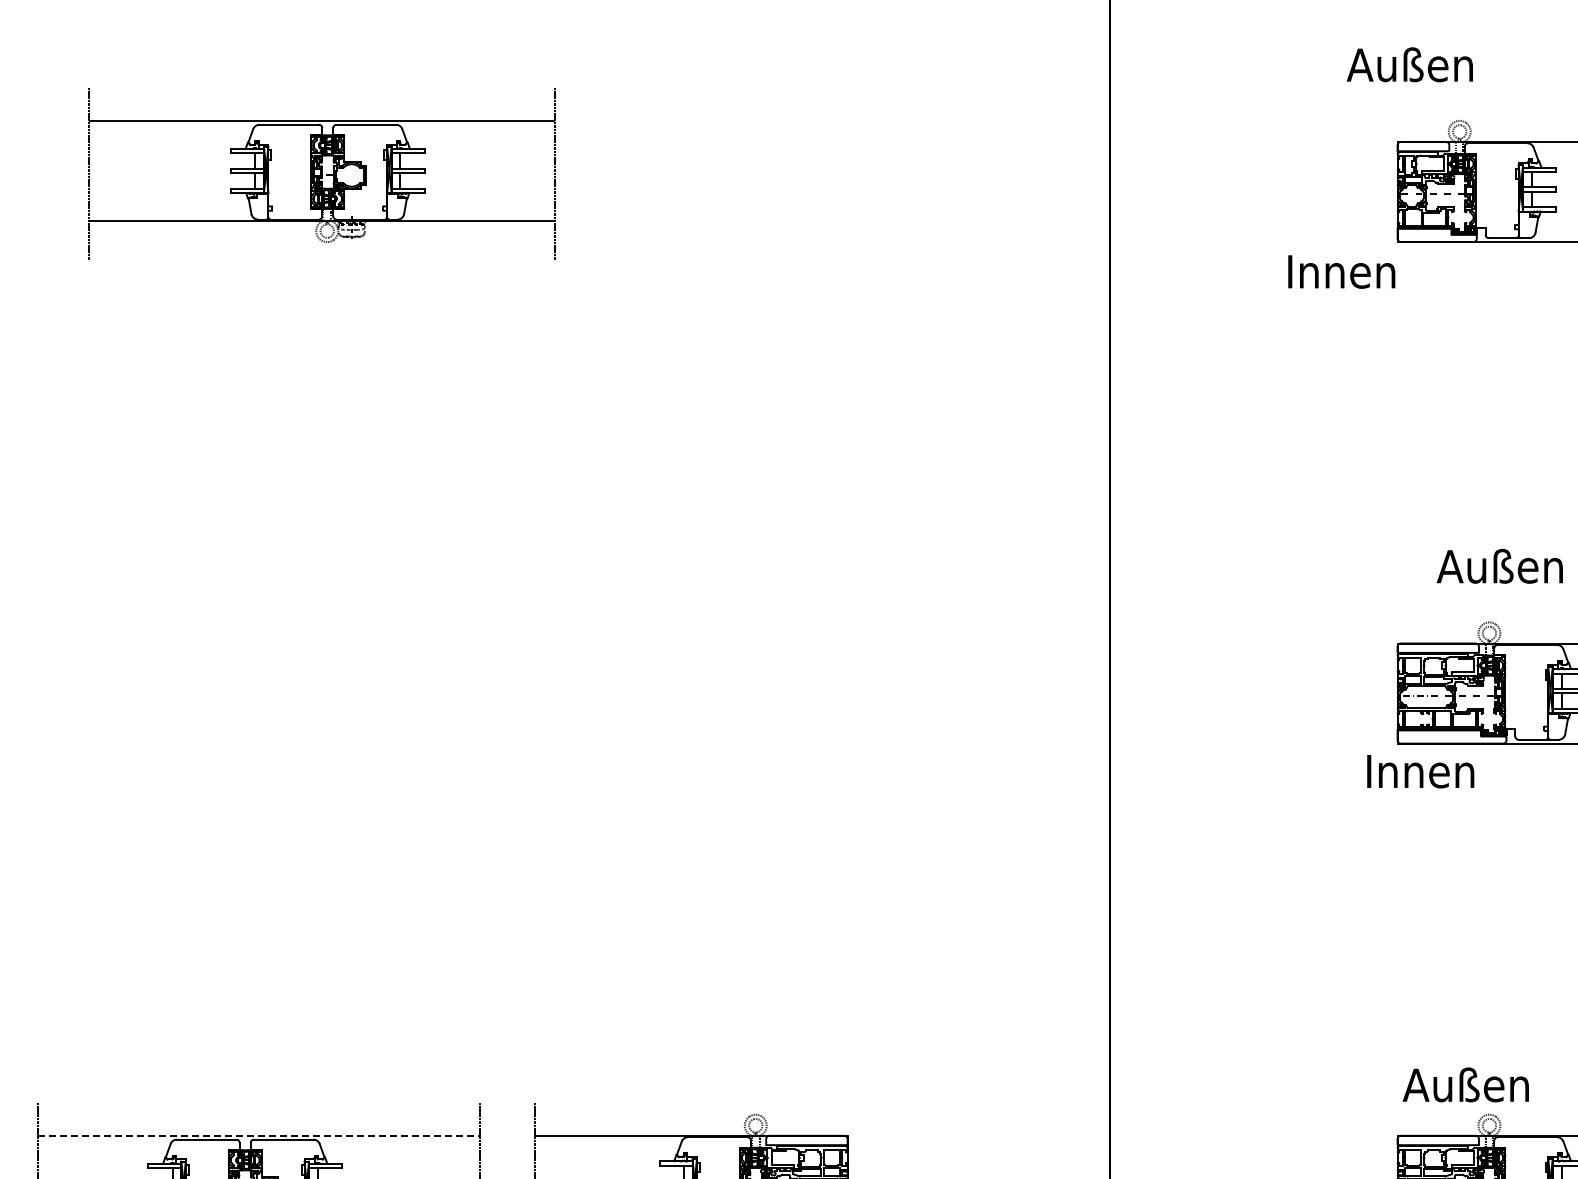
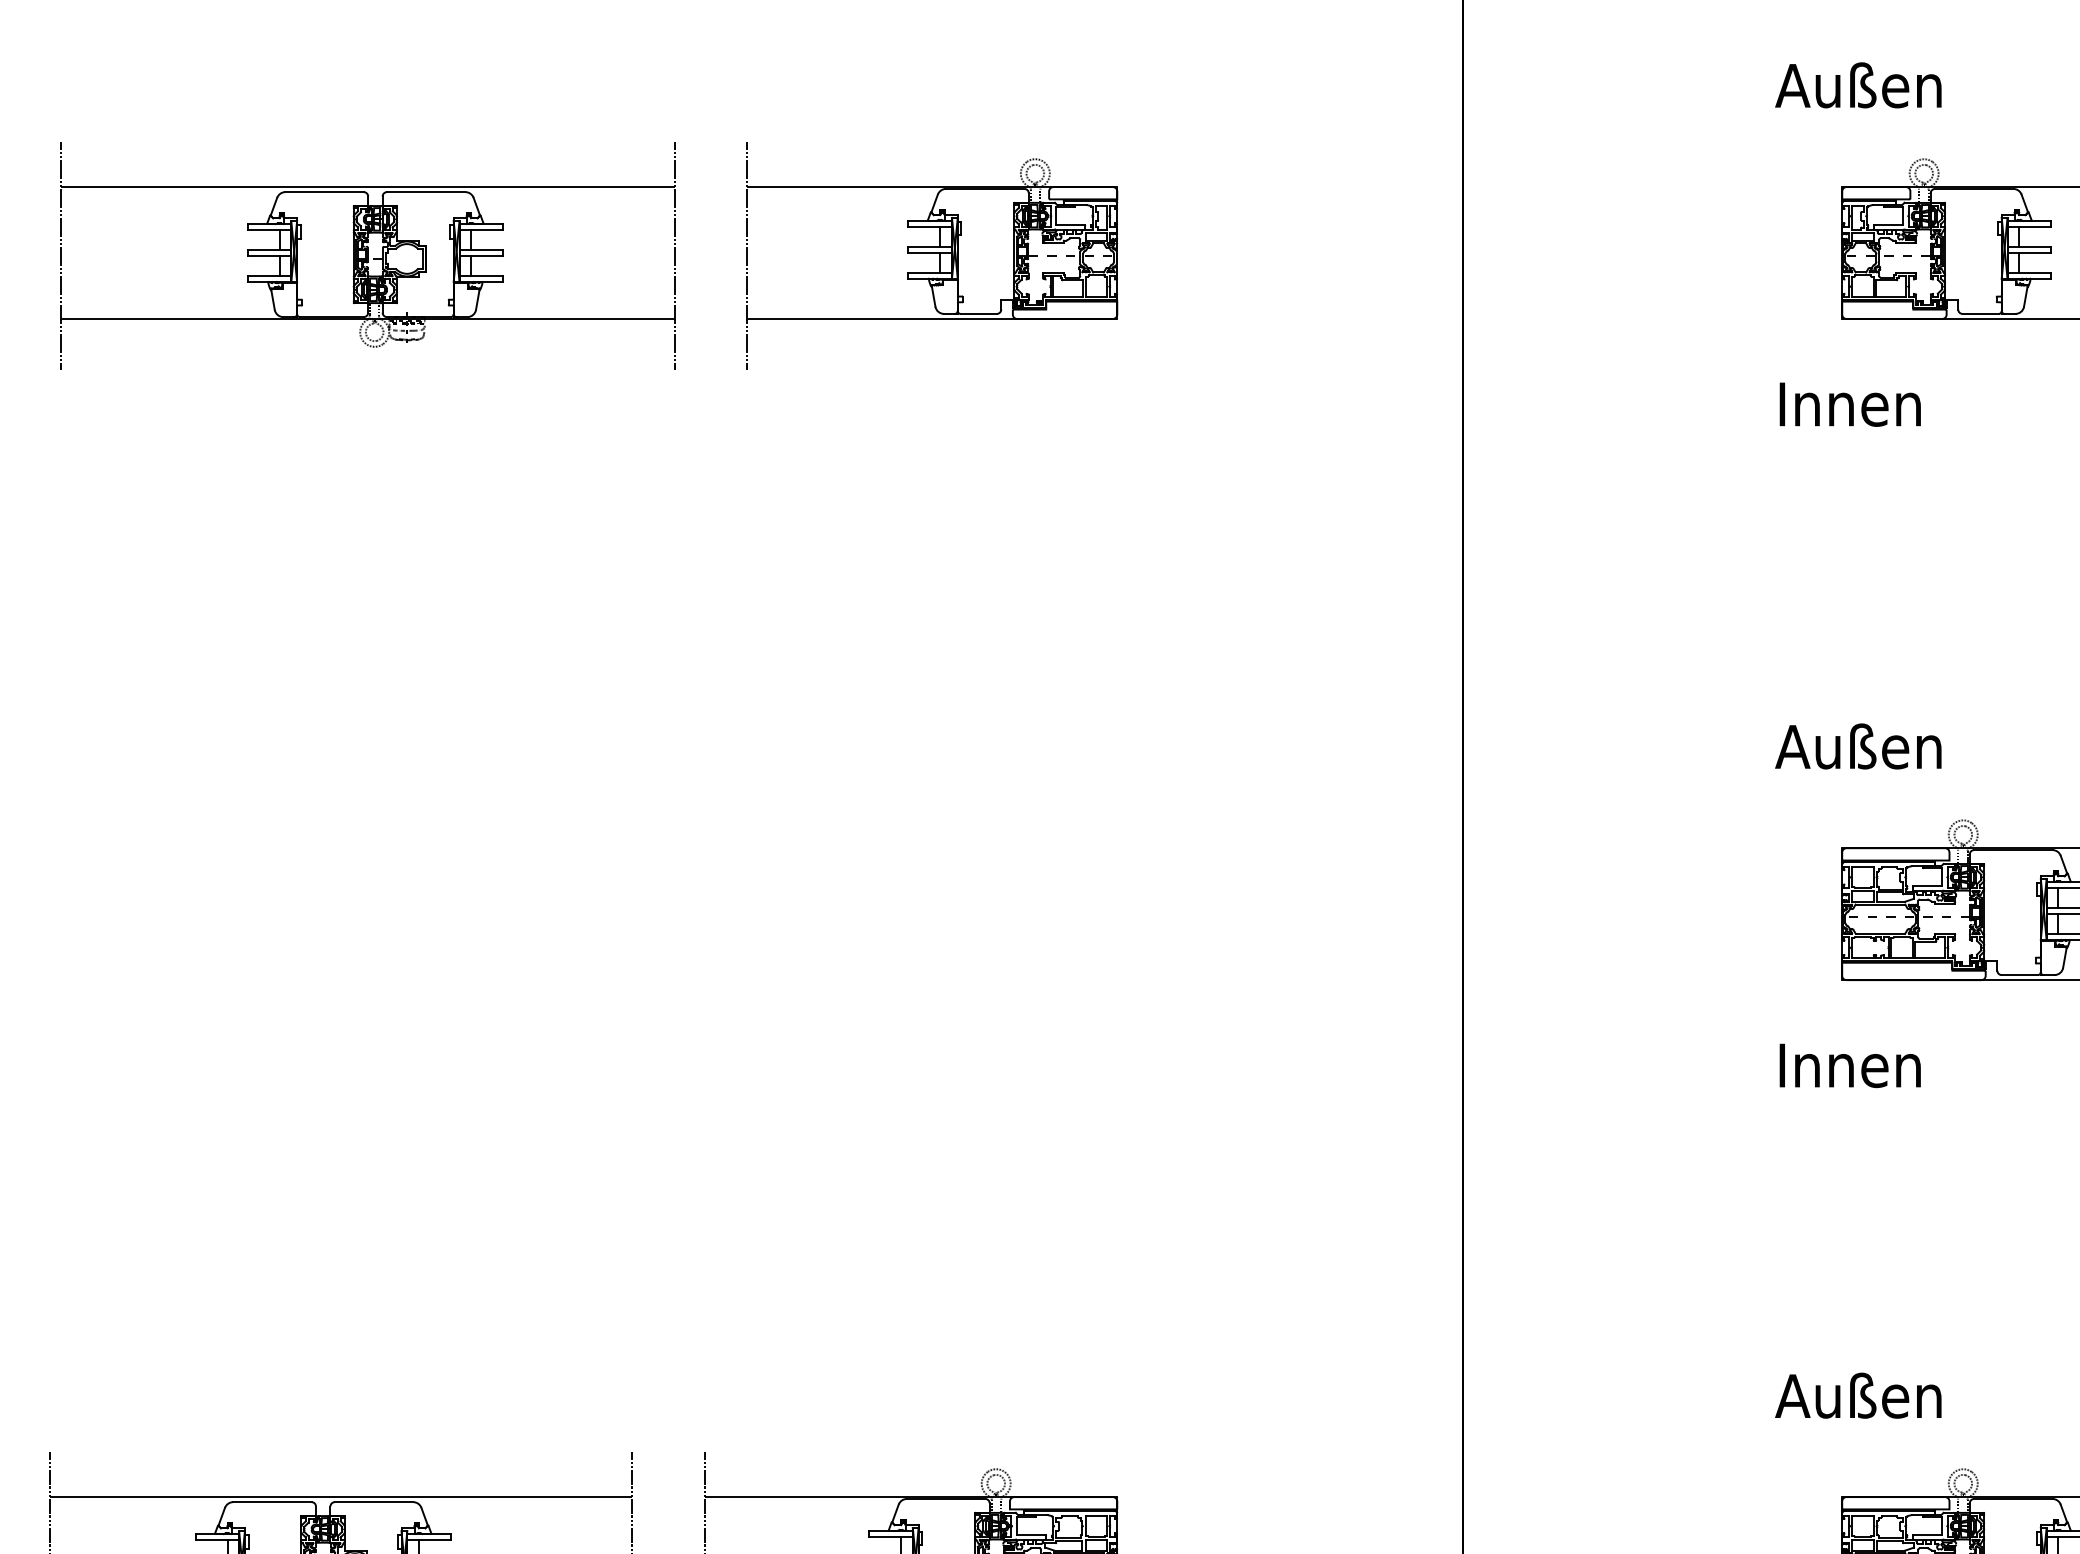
part: (321, 173) -> (367, 256), moved
part: (707, 194) -> (932, 256), added
text: (1341, 271) -> (1849, 403), moved
text: (1499, 565) -> (1857, 745), moved
text: (1420, 771) -> (1849, 1065), moved
text: (1465, 1084) -> (1857, 1395), moved
line: (258, 1135) -> (340, 1496), dashed -> solid

